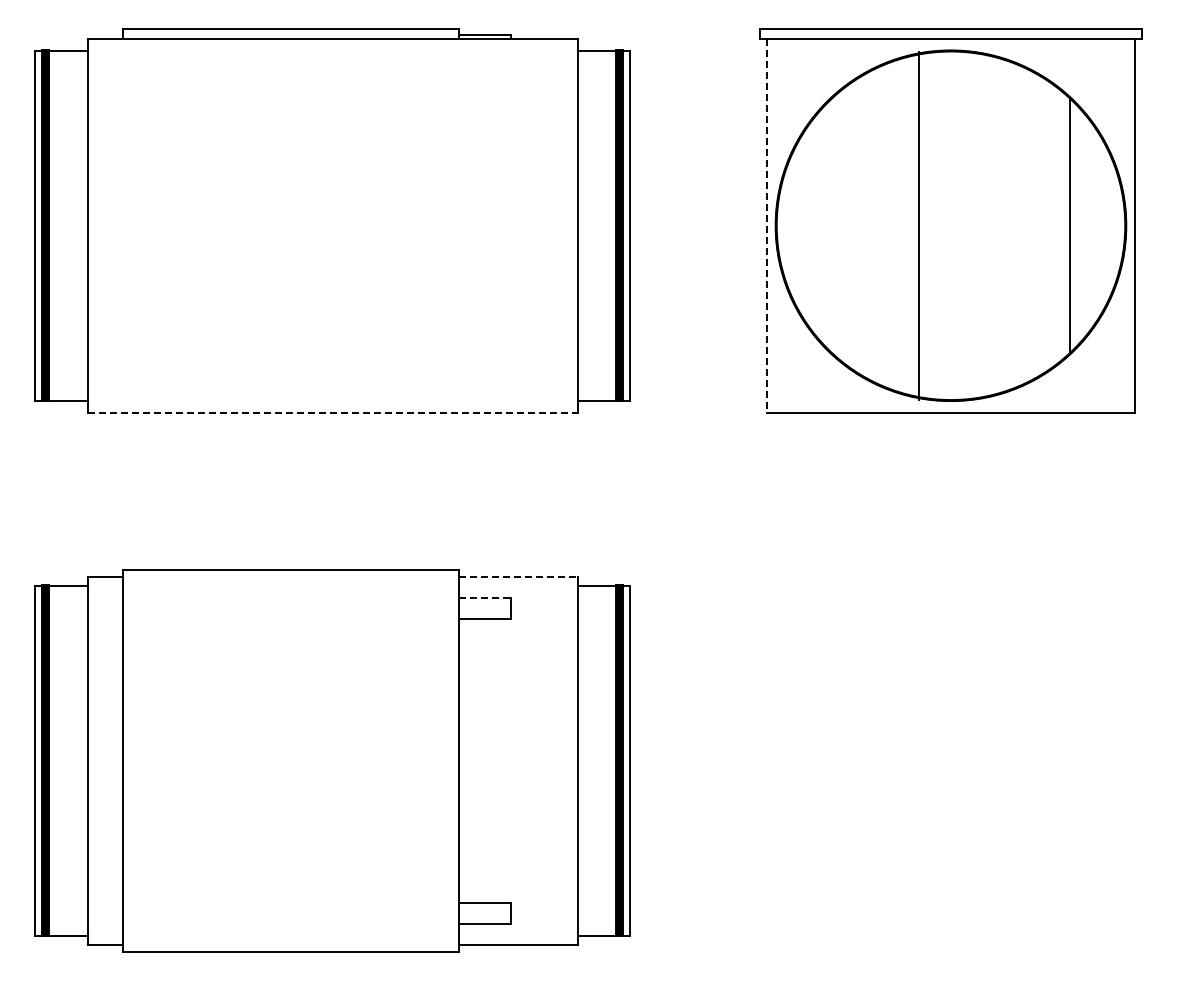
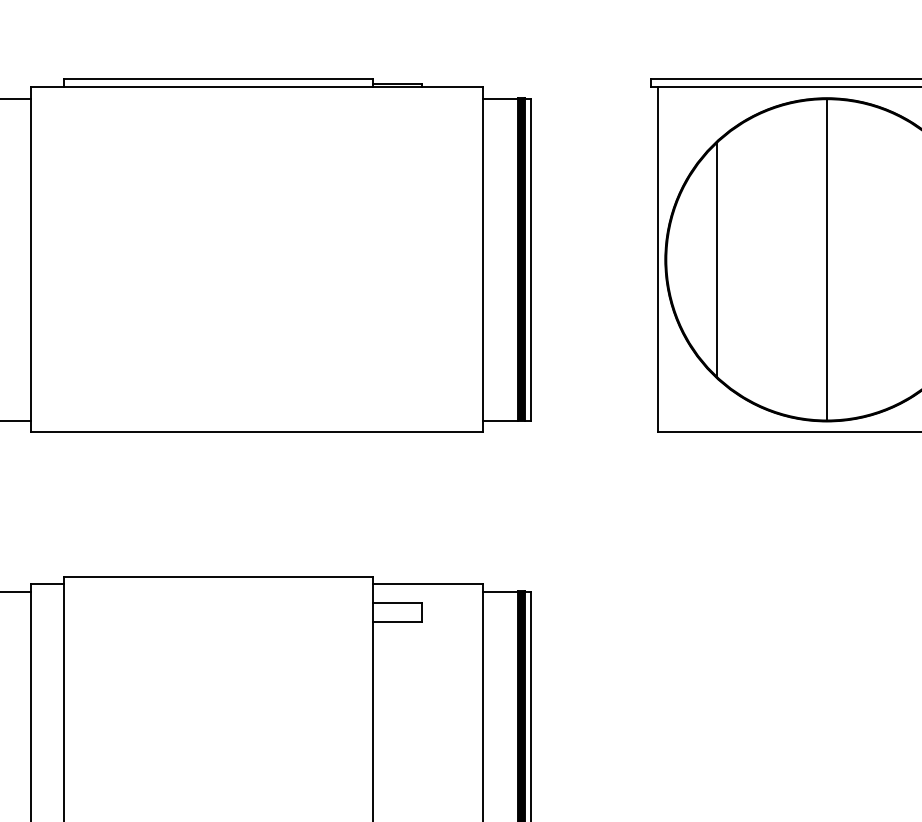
line: (832, 225) -> (717, 259), added
line: (918, 225) -> (826, 259), moved
line: (767, 226) -> (657, 260), dashed -> solid
line: (332, 412) -> (256, 431), dashed -> solid
line: (518, 577) -> (428, 584), dashed -> solid
line: (485, 598) -> (397, 603), dashed -> solid

